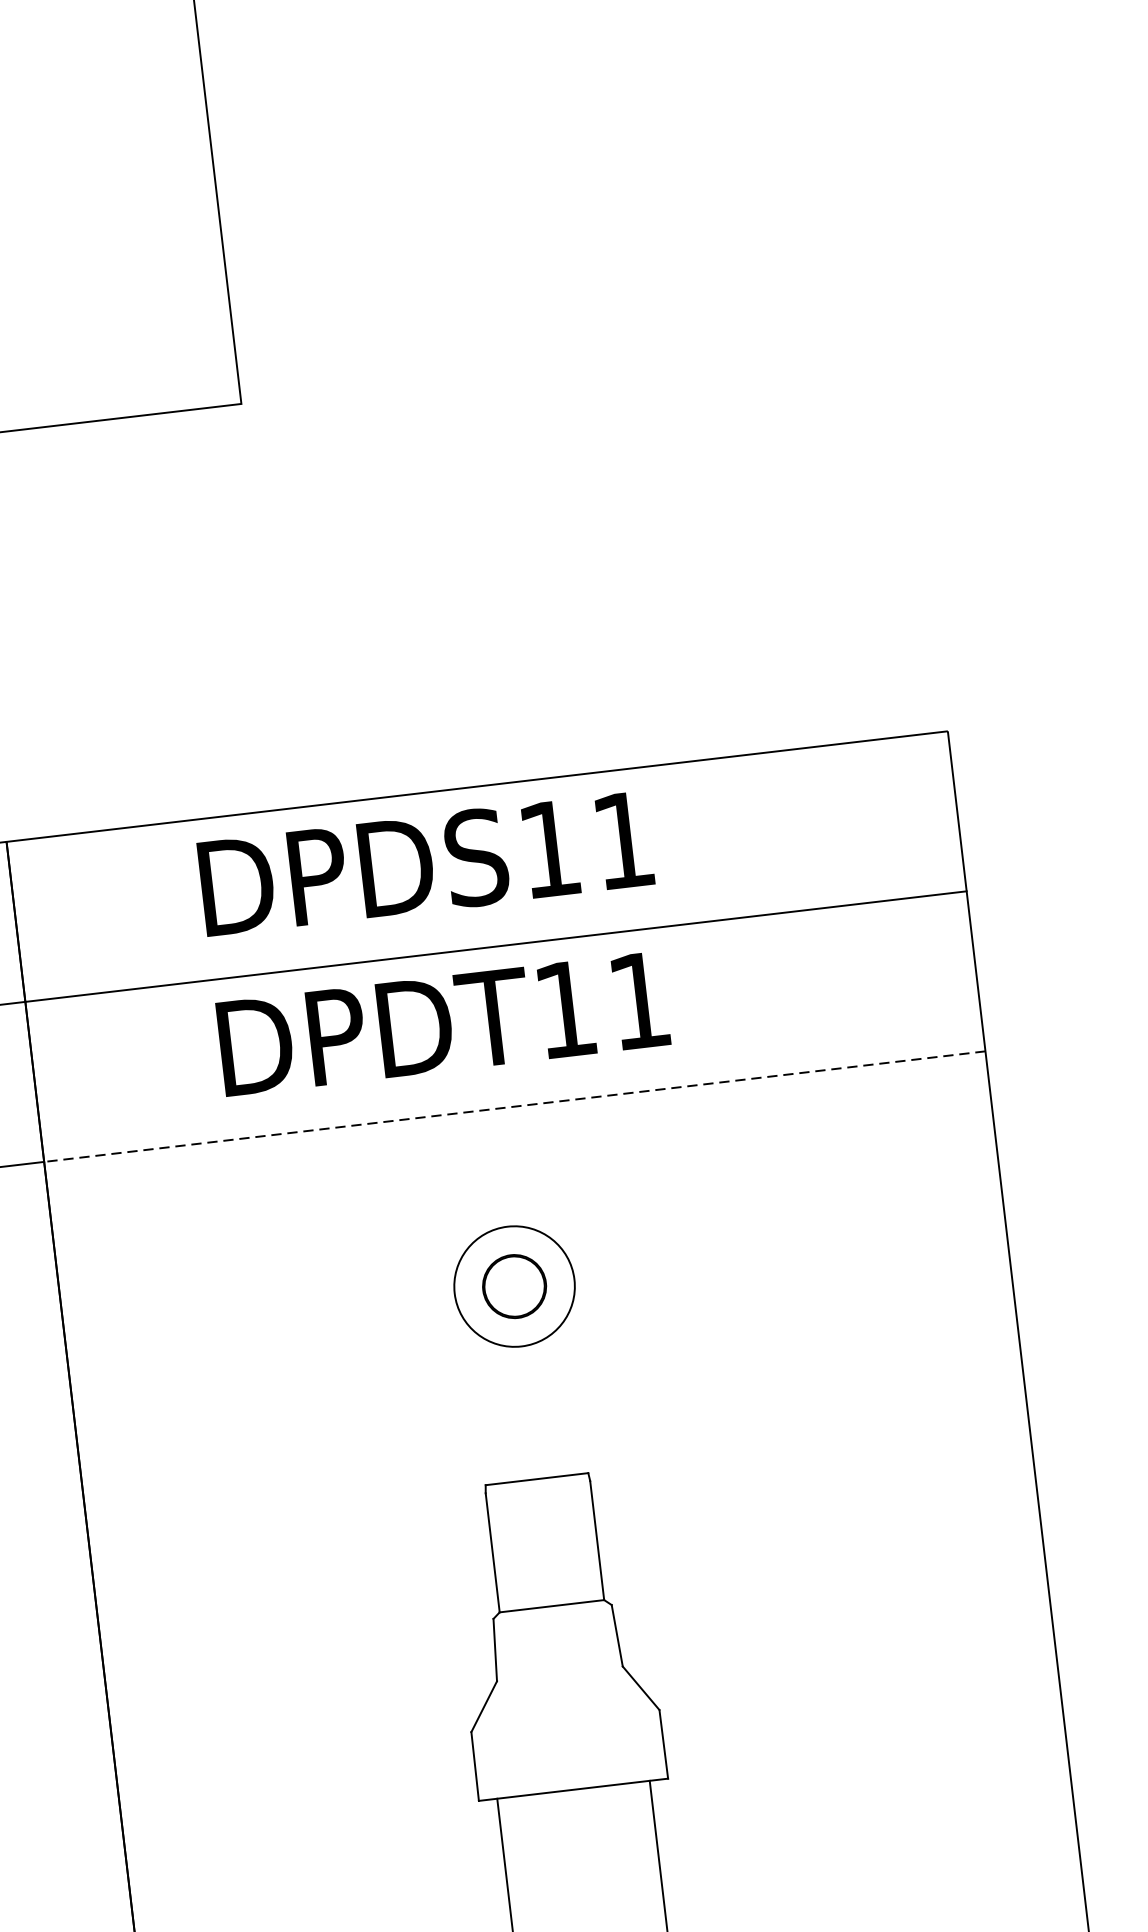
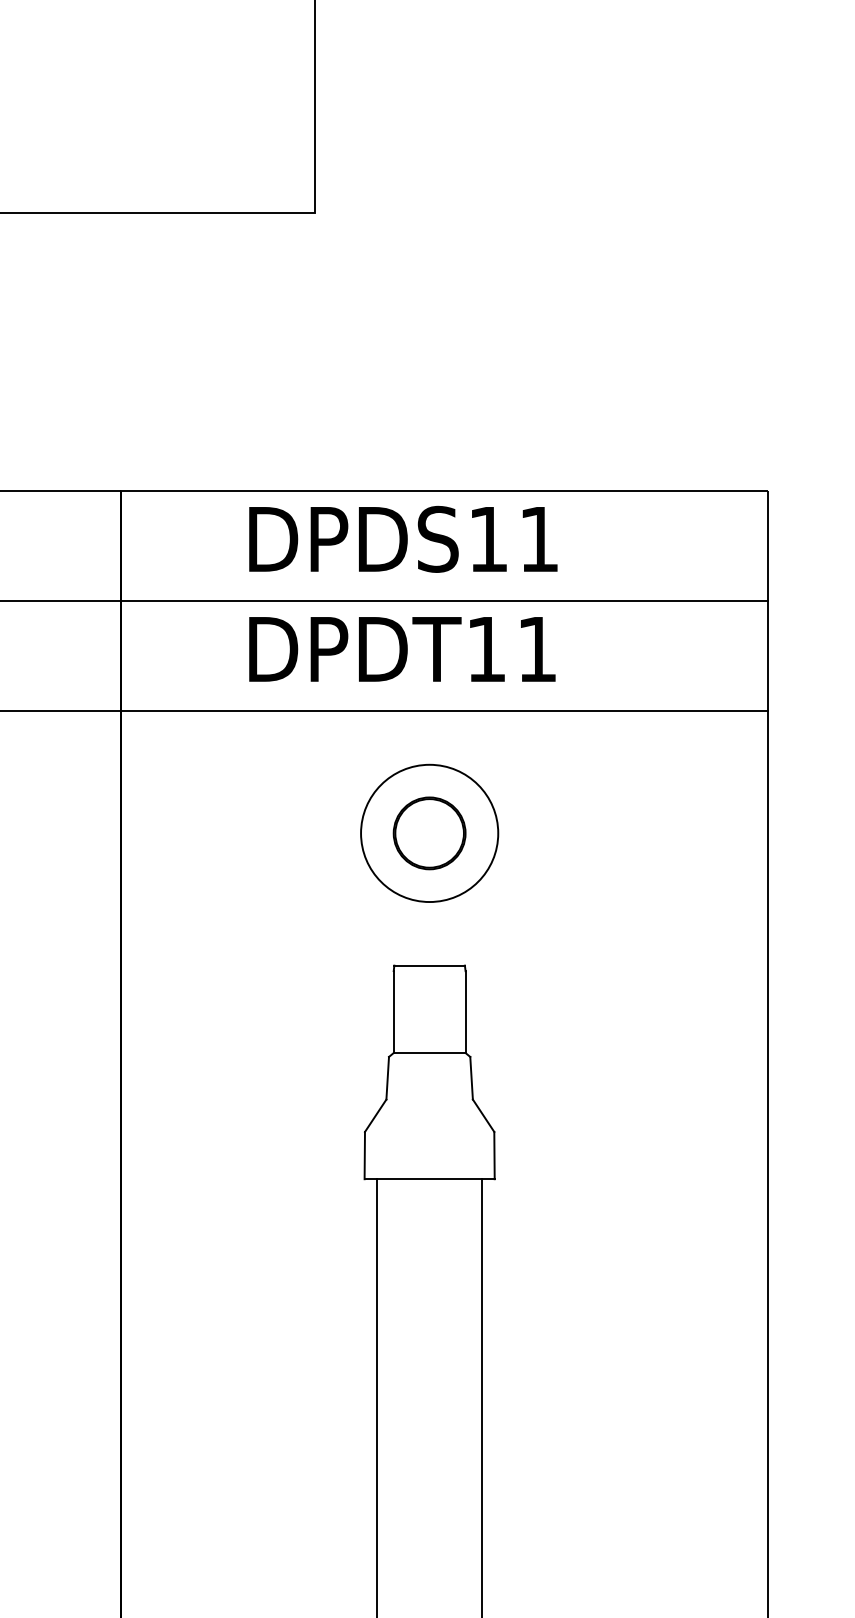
line: (515, 1106) -> (444, 711), dashed -> solid
part: (514, 1285) -> (429, 832), size x1.67

